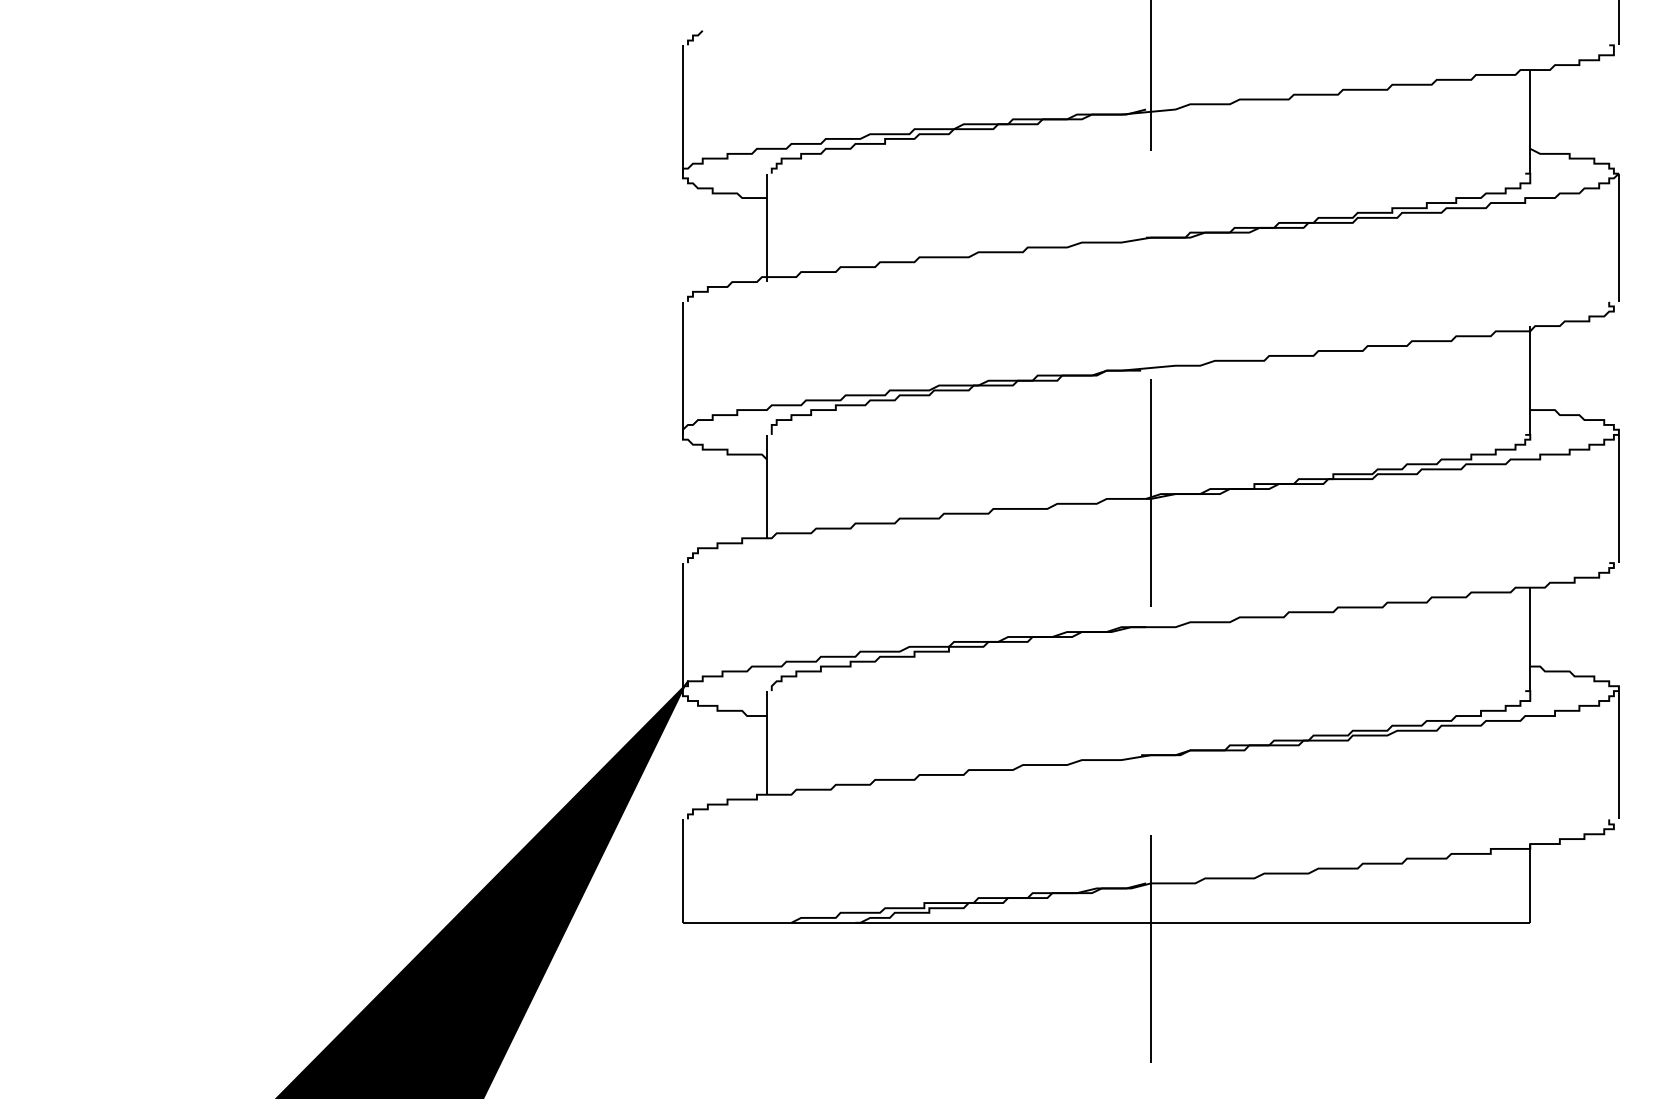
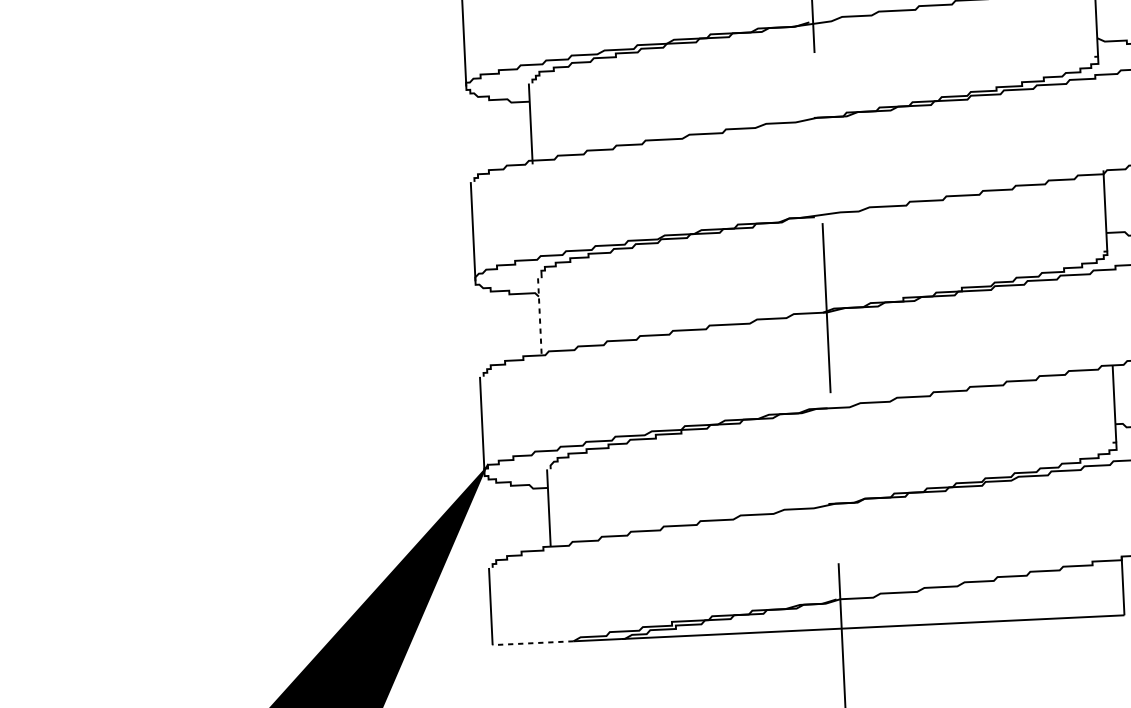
line: (766, 486) -> (539, 316), solid -> dashed
line: (736, 922) -> (532, 642), solid -> dashed

